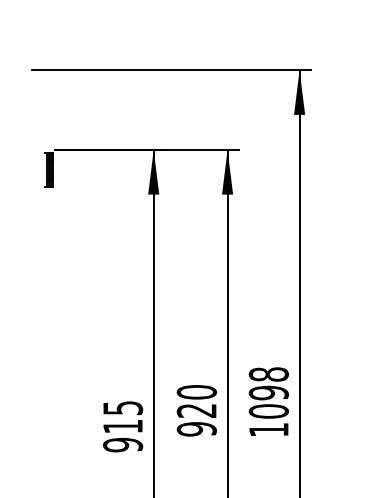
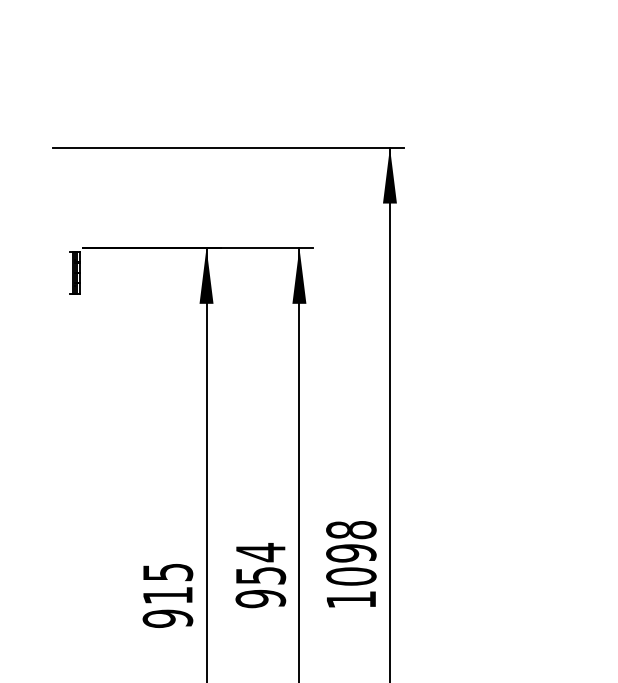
text: (196, 401) -> (260, 563), 920 -> 954

